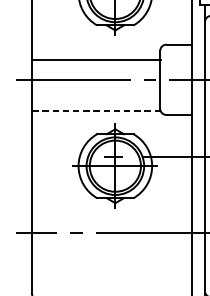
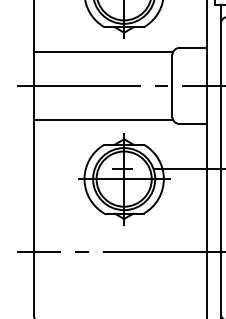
line: (96, 59) -> (103, 52), moved
line: (97, 110) -> (104, 119), dashed -> solid

